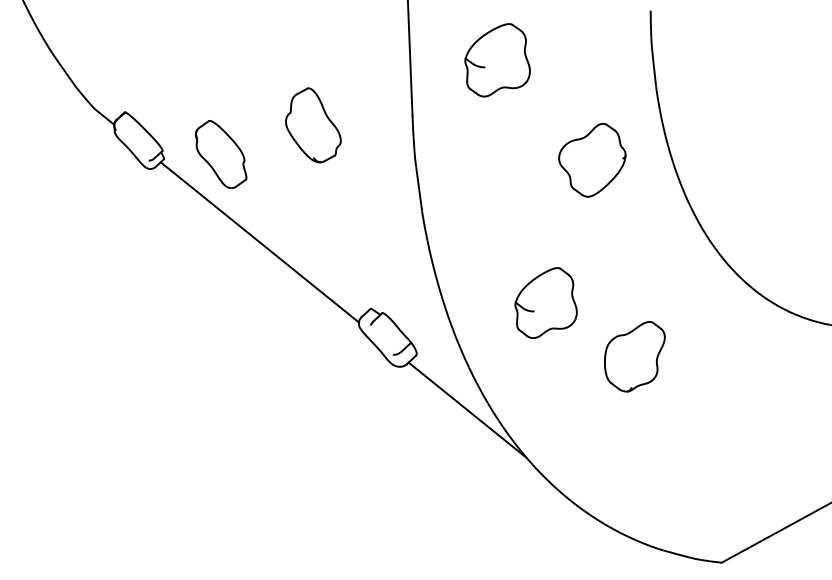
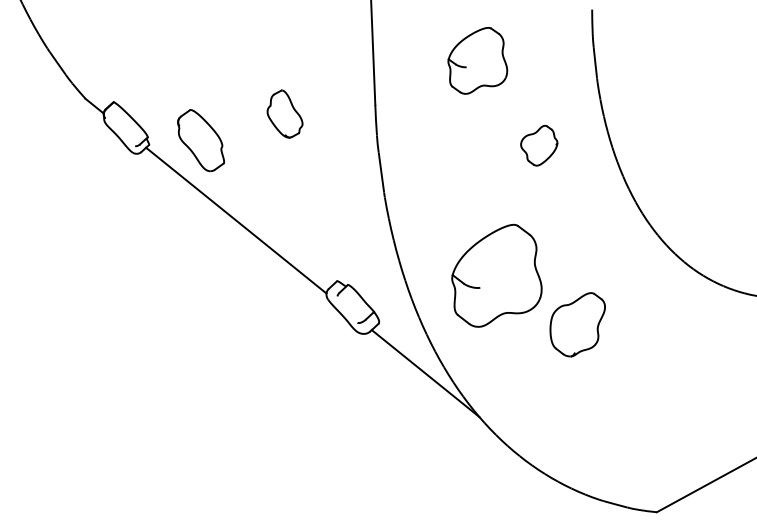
part: (497, 59) -> (477, 60), moved
part: (312, 124) -> (284, 113), size x0.7
part: (592, 159) -> (539, 145), size x0.6
part: (545, 302) -> (496, 275), size x1.6

